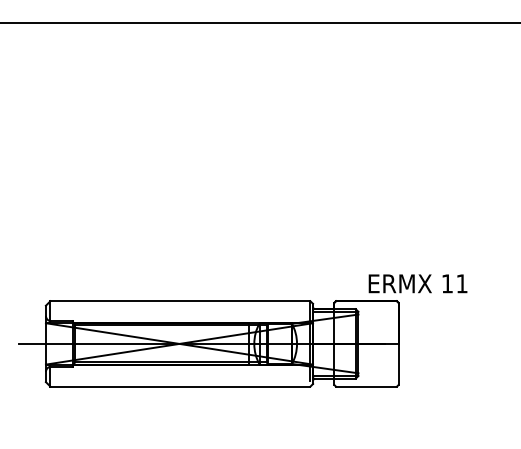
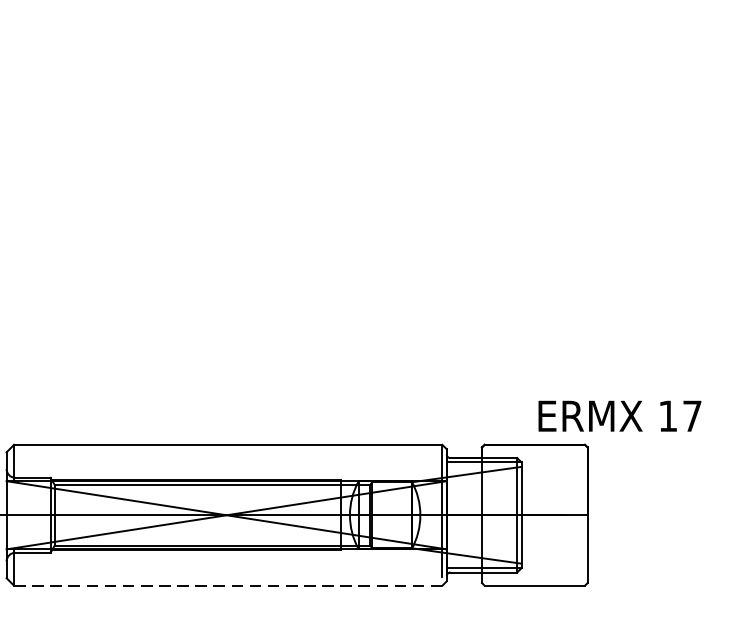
text: (461, 283) -> (691, 415), 11 -> 17
line: (180, 386) -> (228, 585), solid -> dashed

